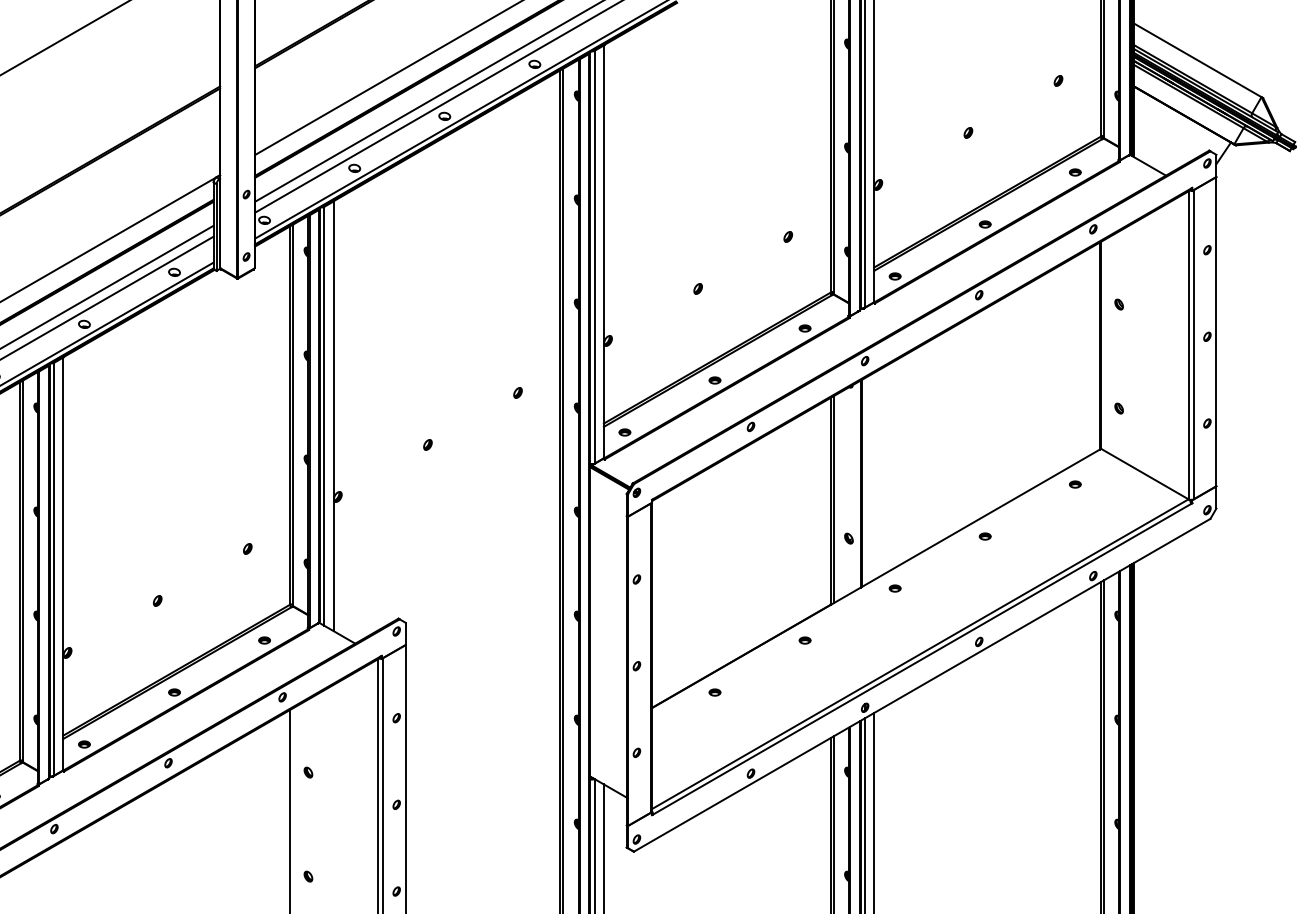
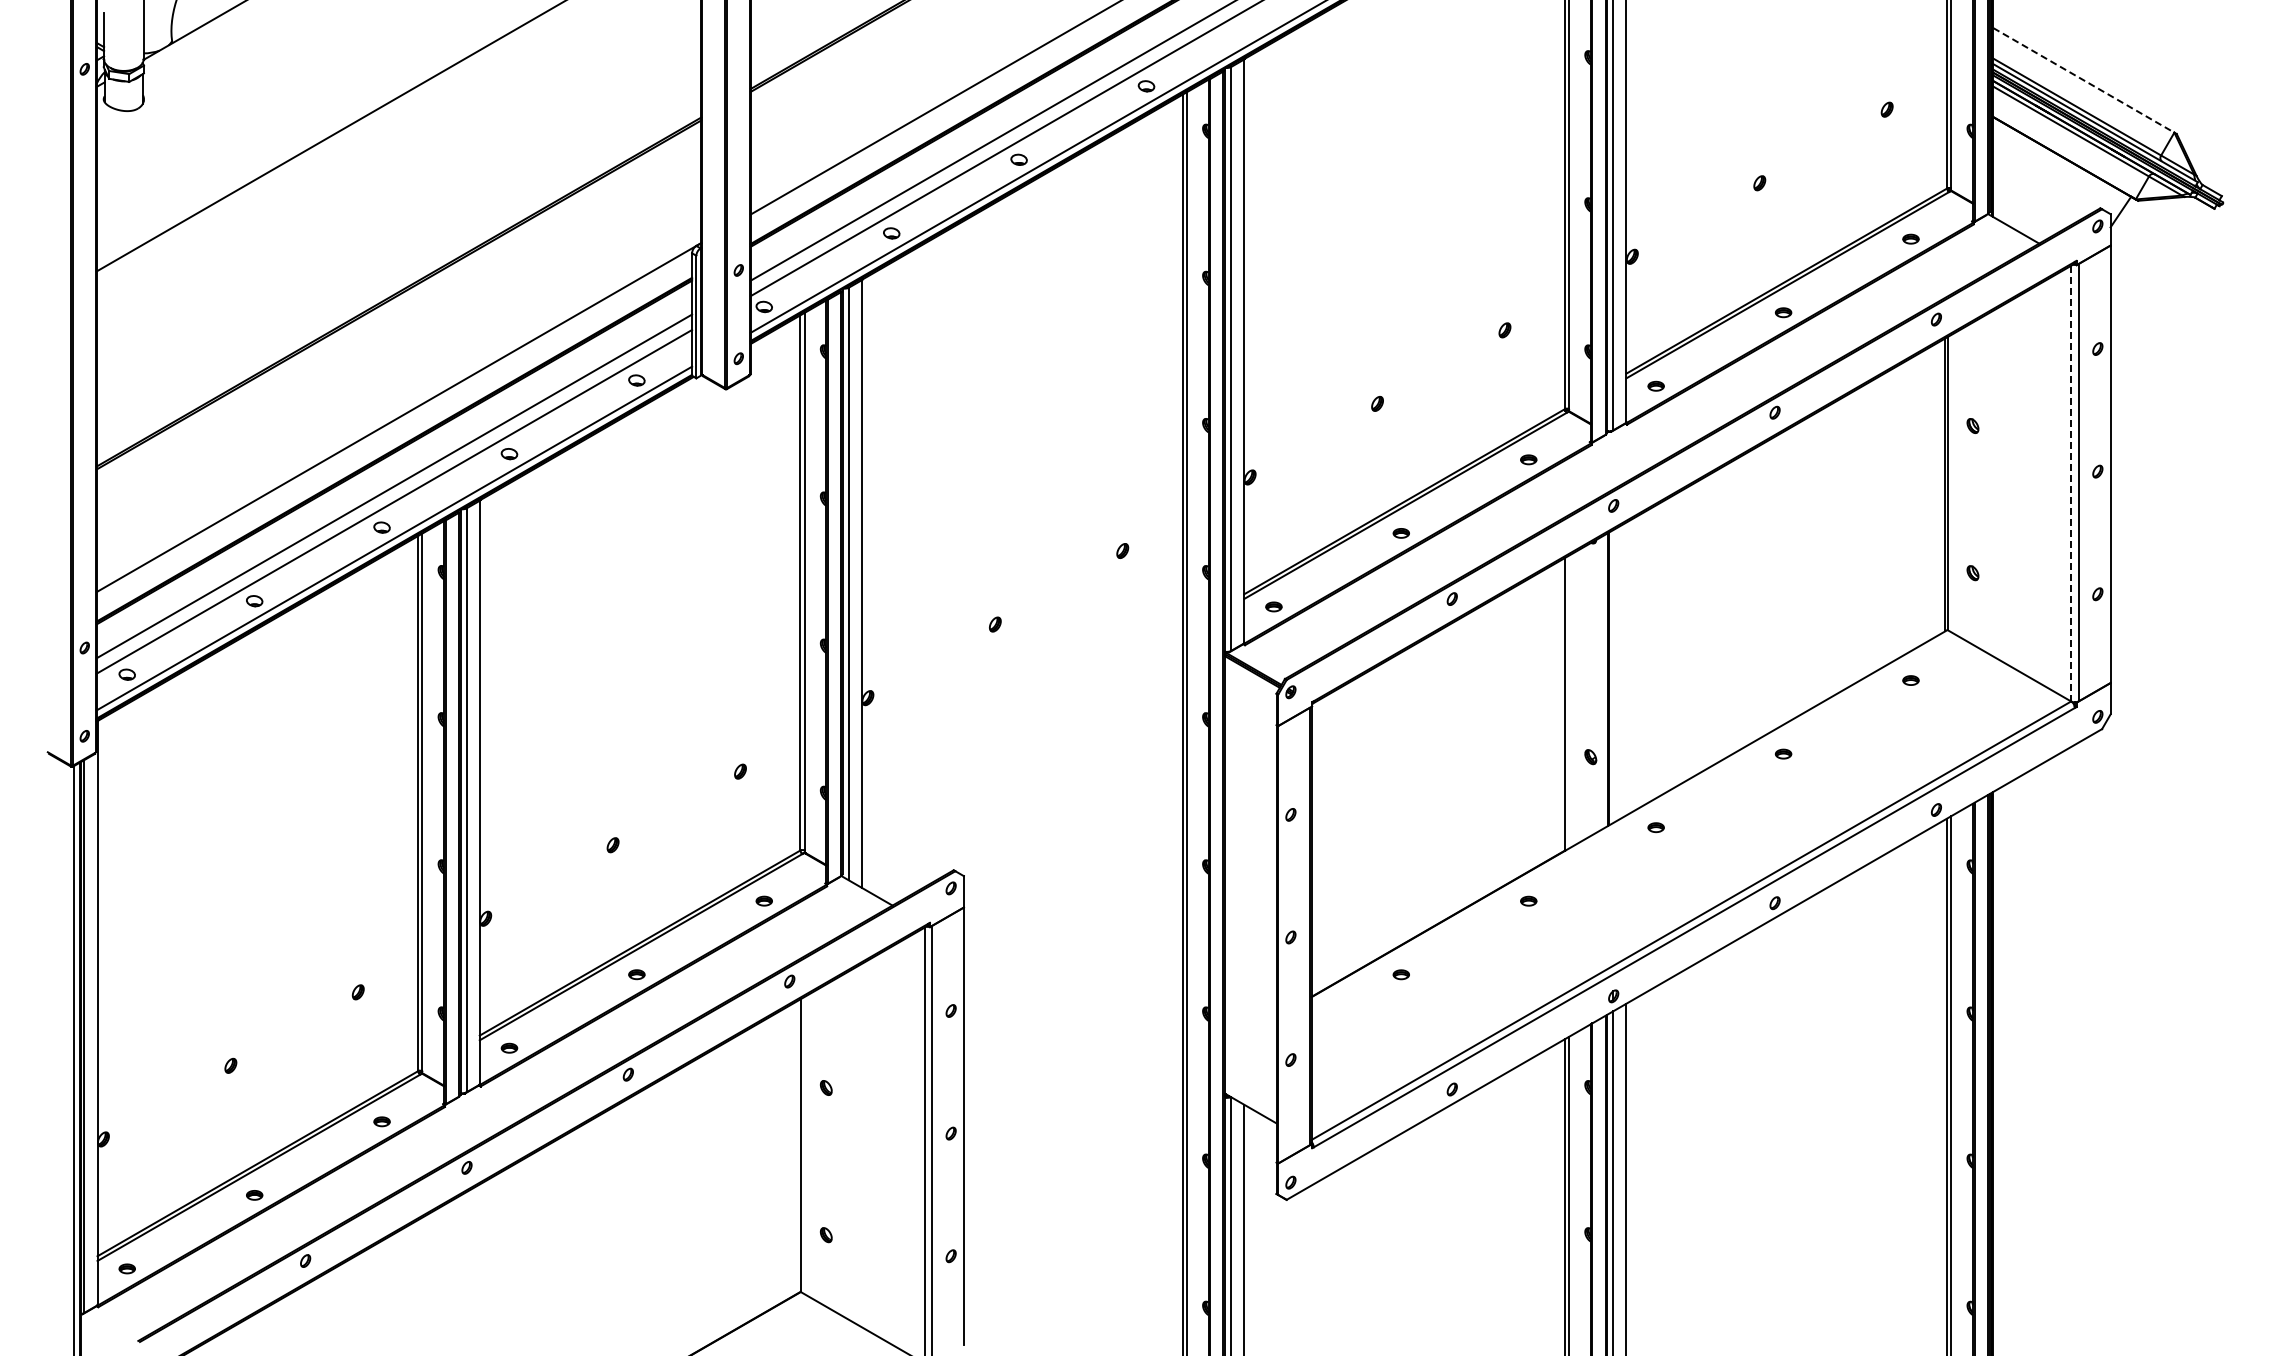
line: (1197, 60) -> (2083, 80), solid -> dashed
line: (1188, 345) -> (2071, 483), solid -> dashed
line: (833, 499) -> (1569, 701), removed

